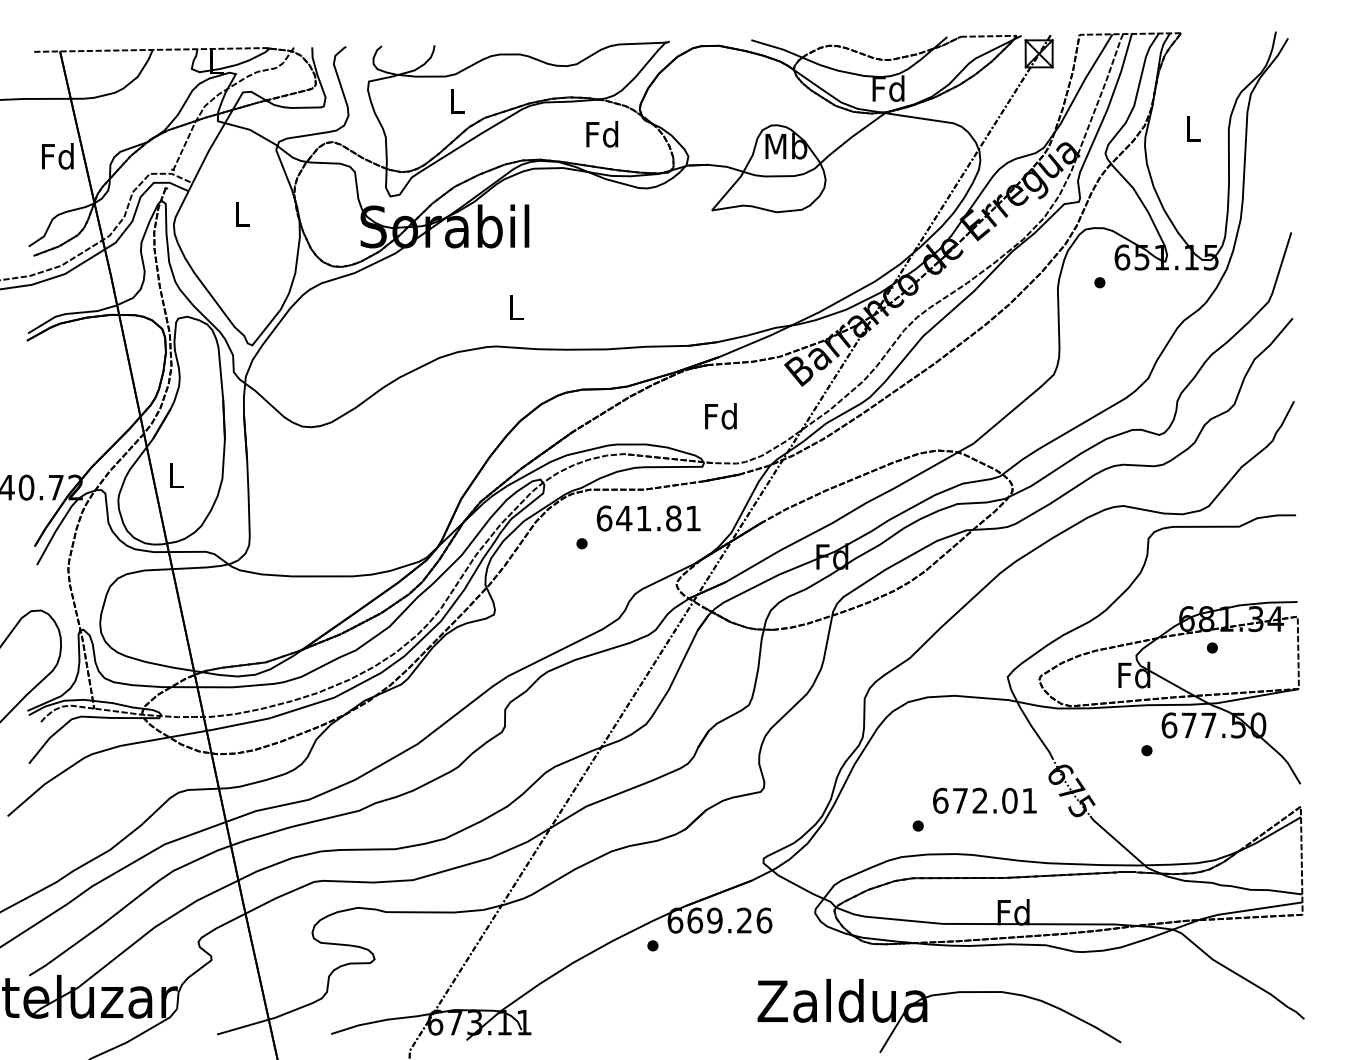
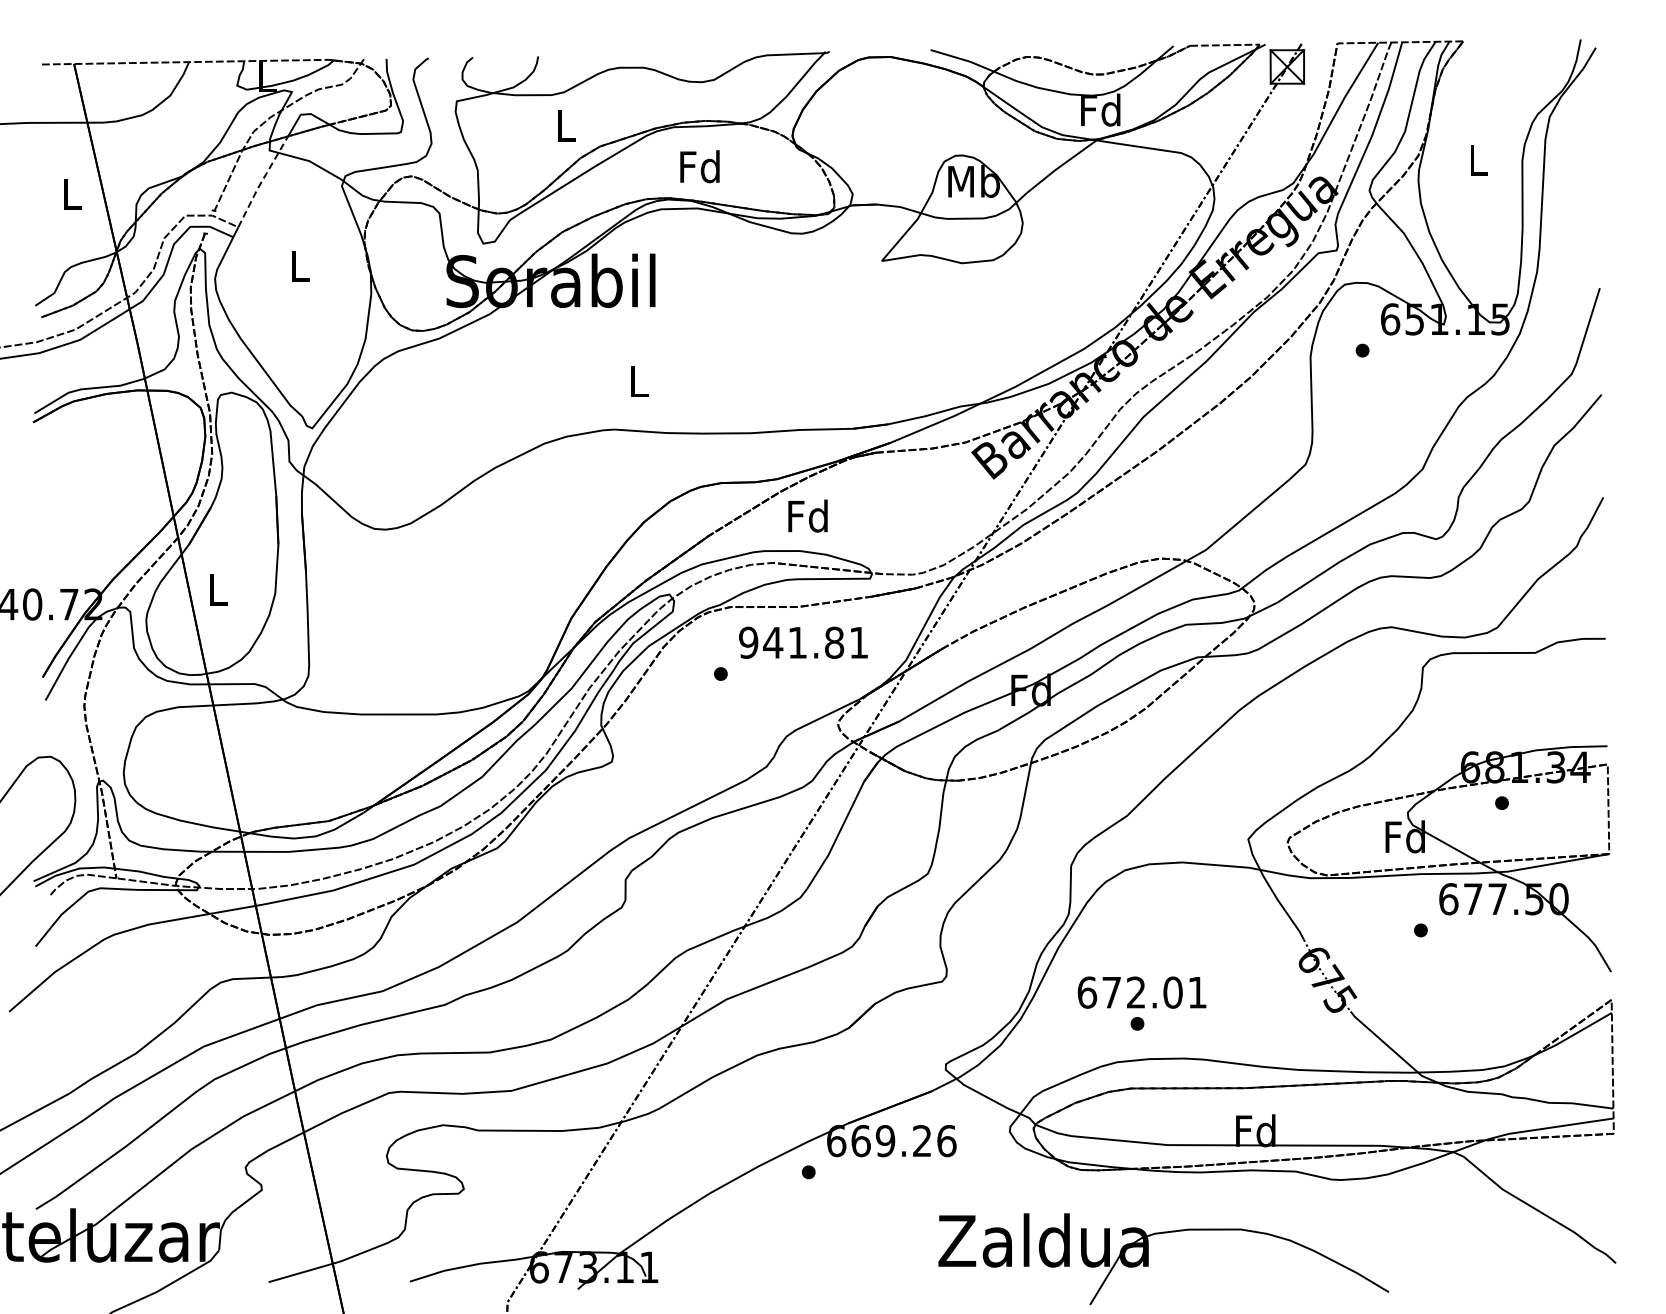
text: (601, 134) -> (699, 166), moved
line: (212, 146) -> (262, 181), solid -> dashed
text: (57, 155) -> (70, 193), Fd -> L
text: (720, 415) -> (807, 515), moved
text: (604, 518) -> (748, 642), 641.81 -> 941.81
text: (984, 800) -> (1141, 992), moved

